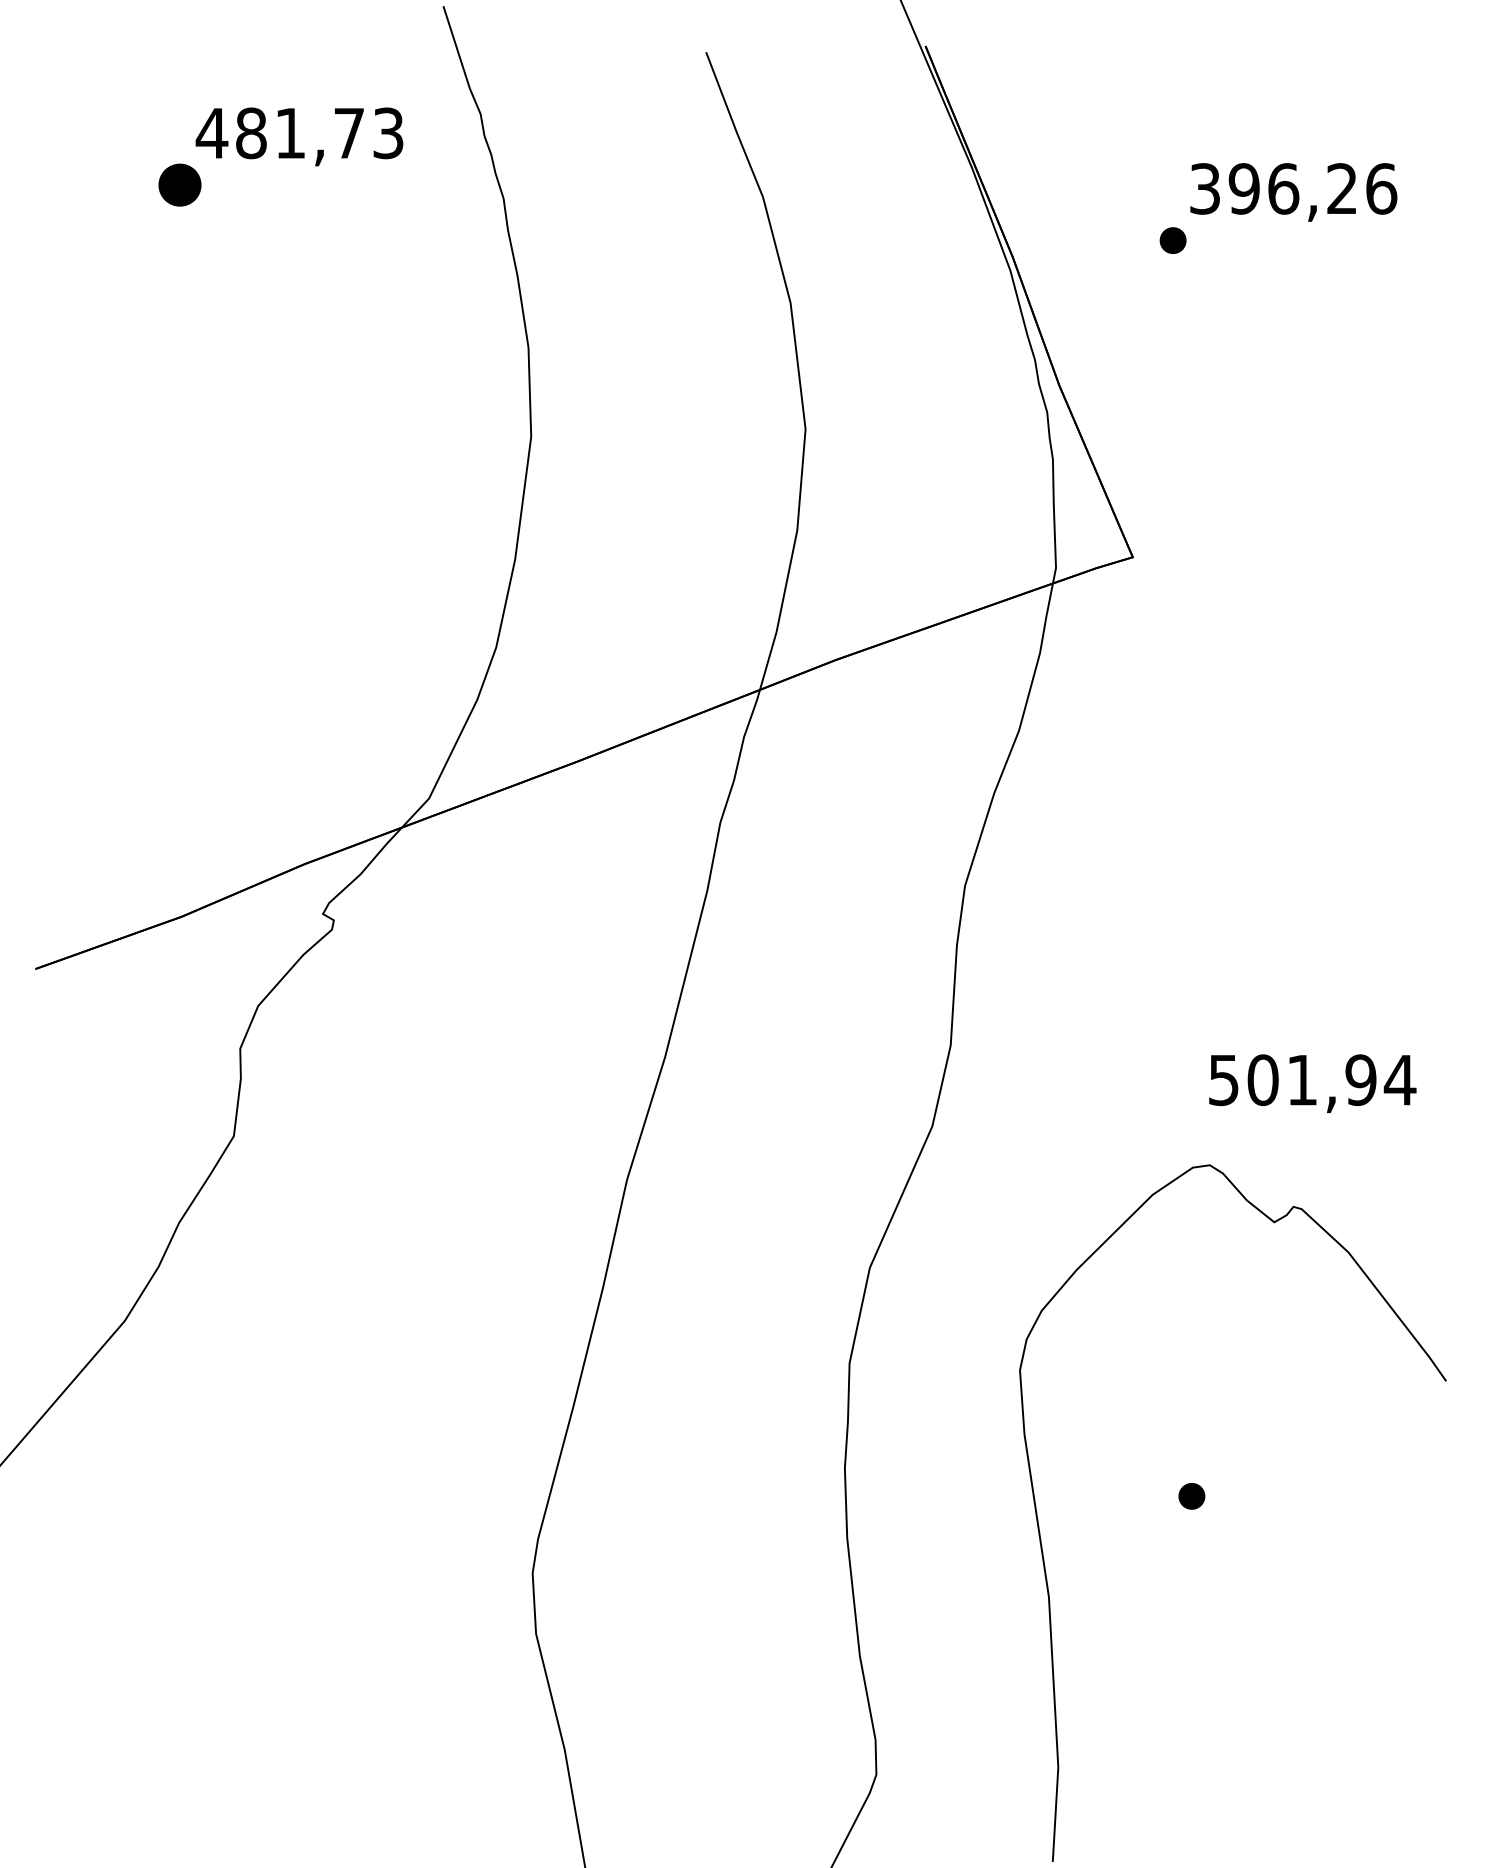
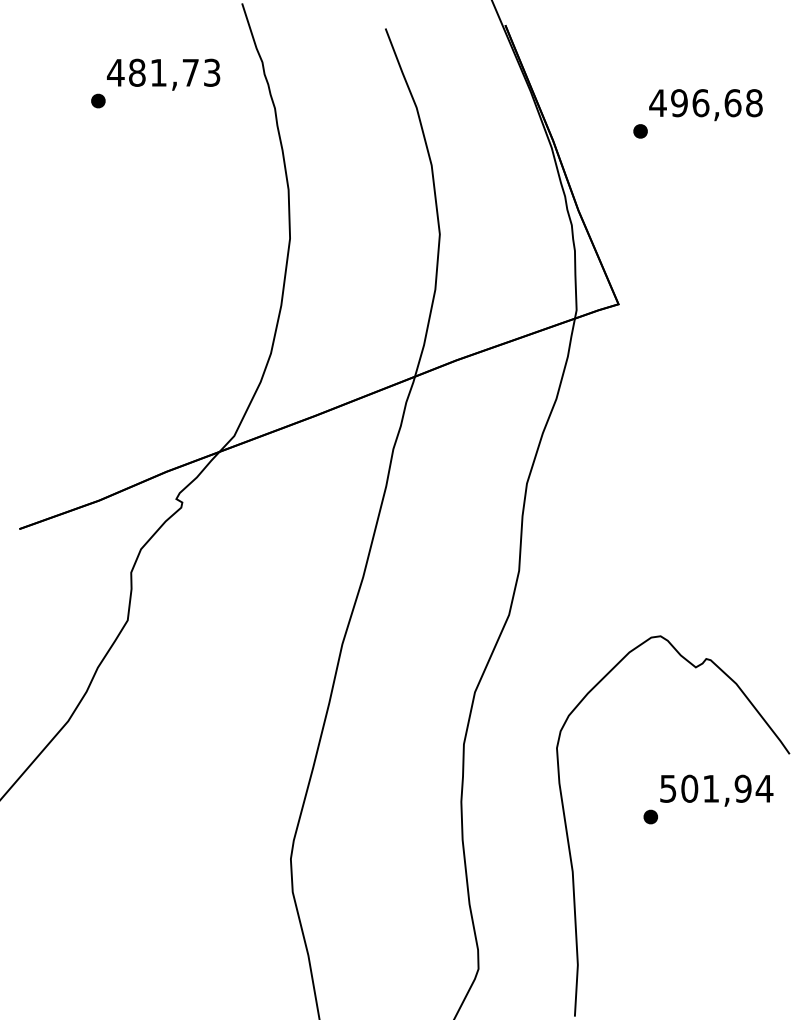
part: (180, 184) -> (98, 100), size x0.62
text: (1292, 189) -> (705, 103), 396,26 -> 496,68
text: (1312, 1083) -> (716, 790), moved

